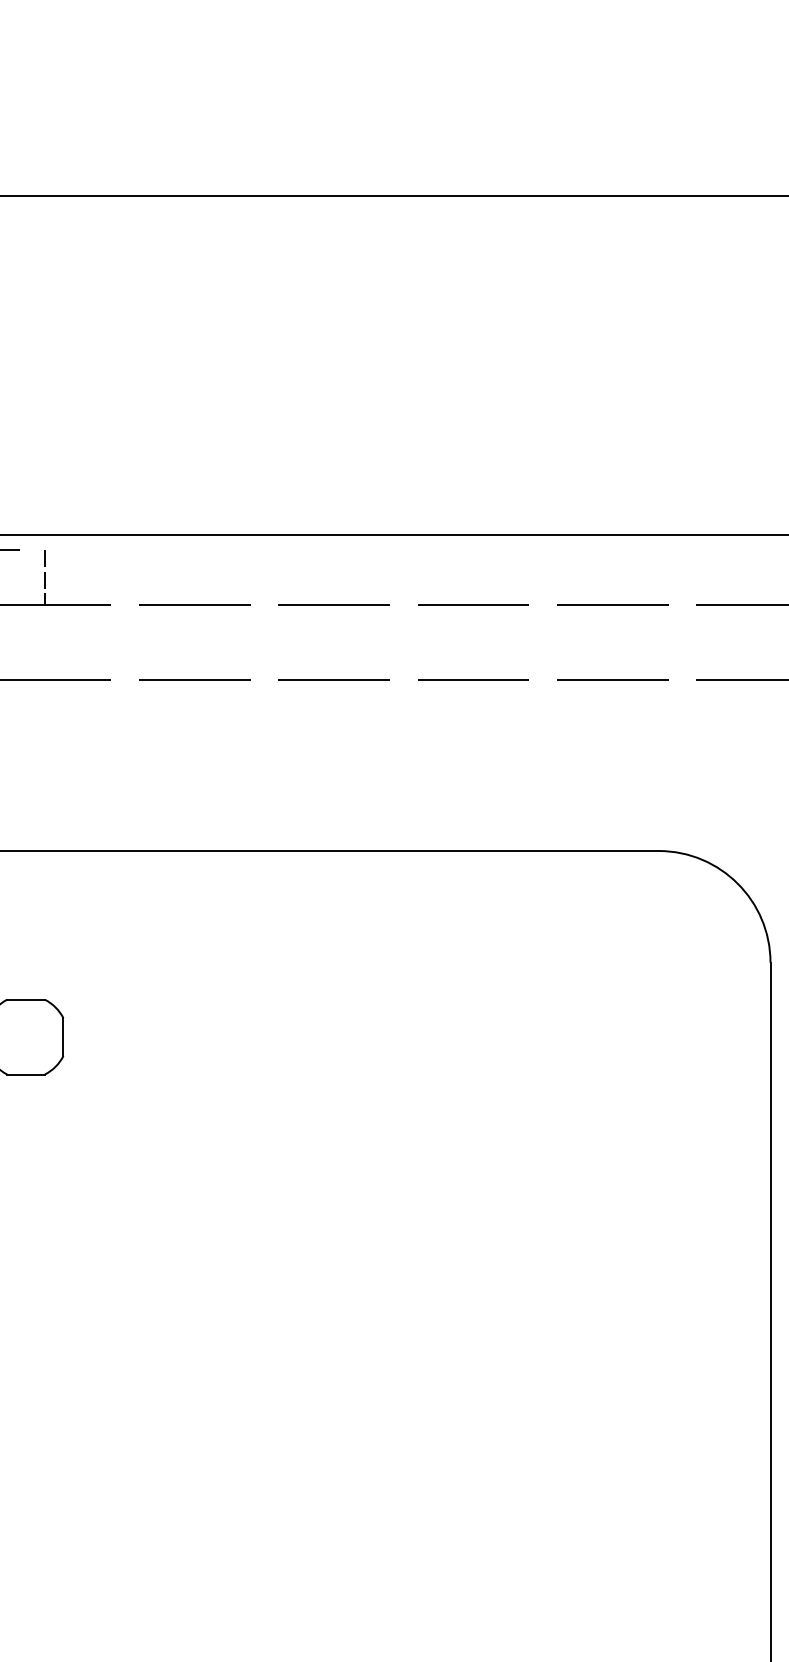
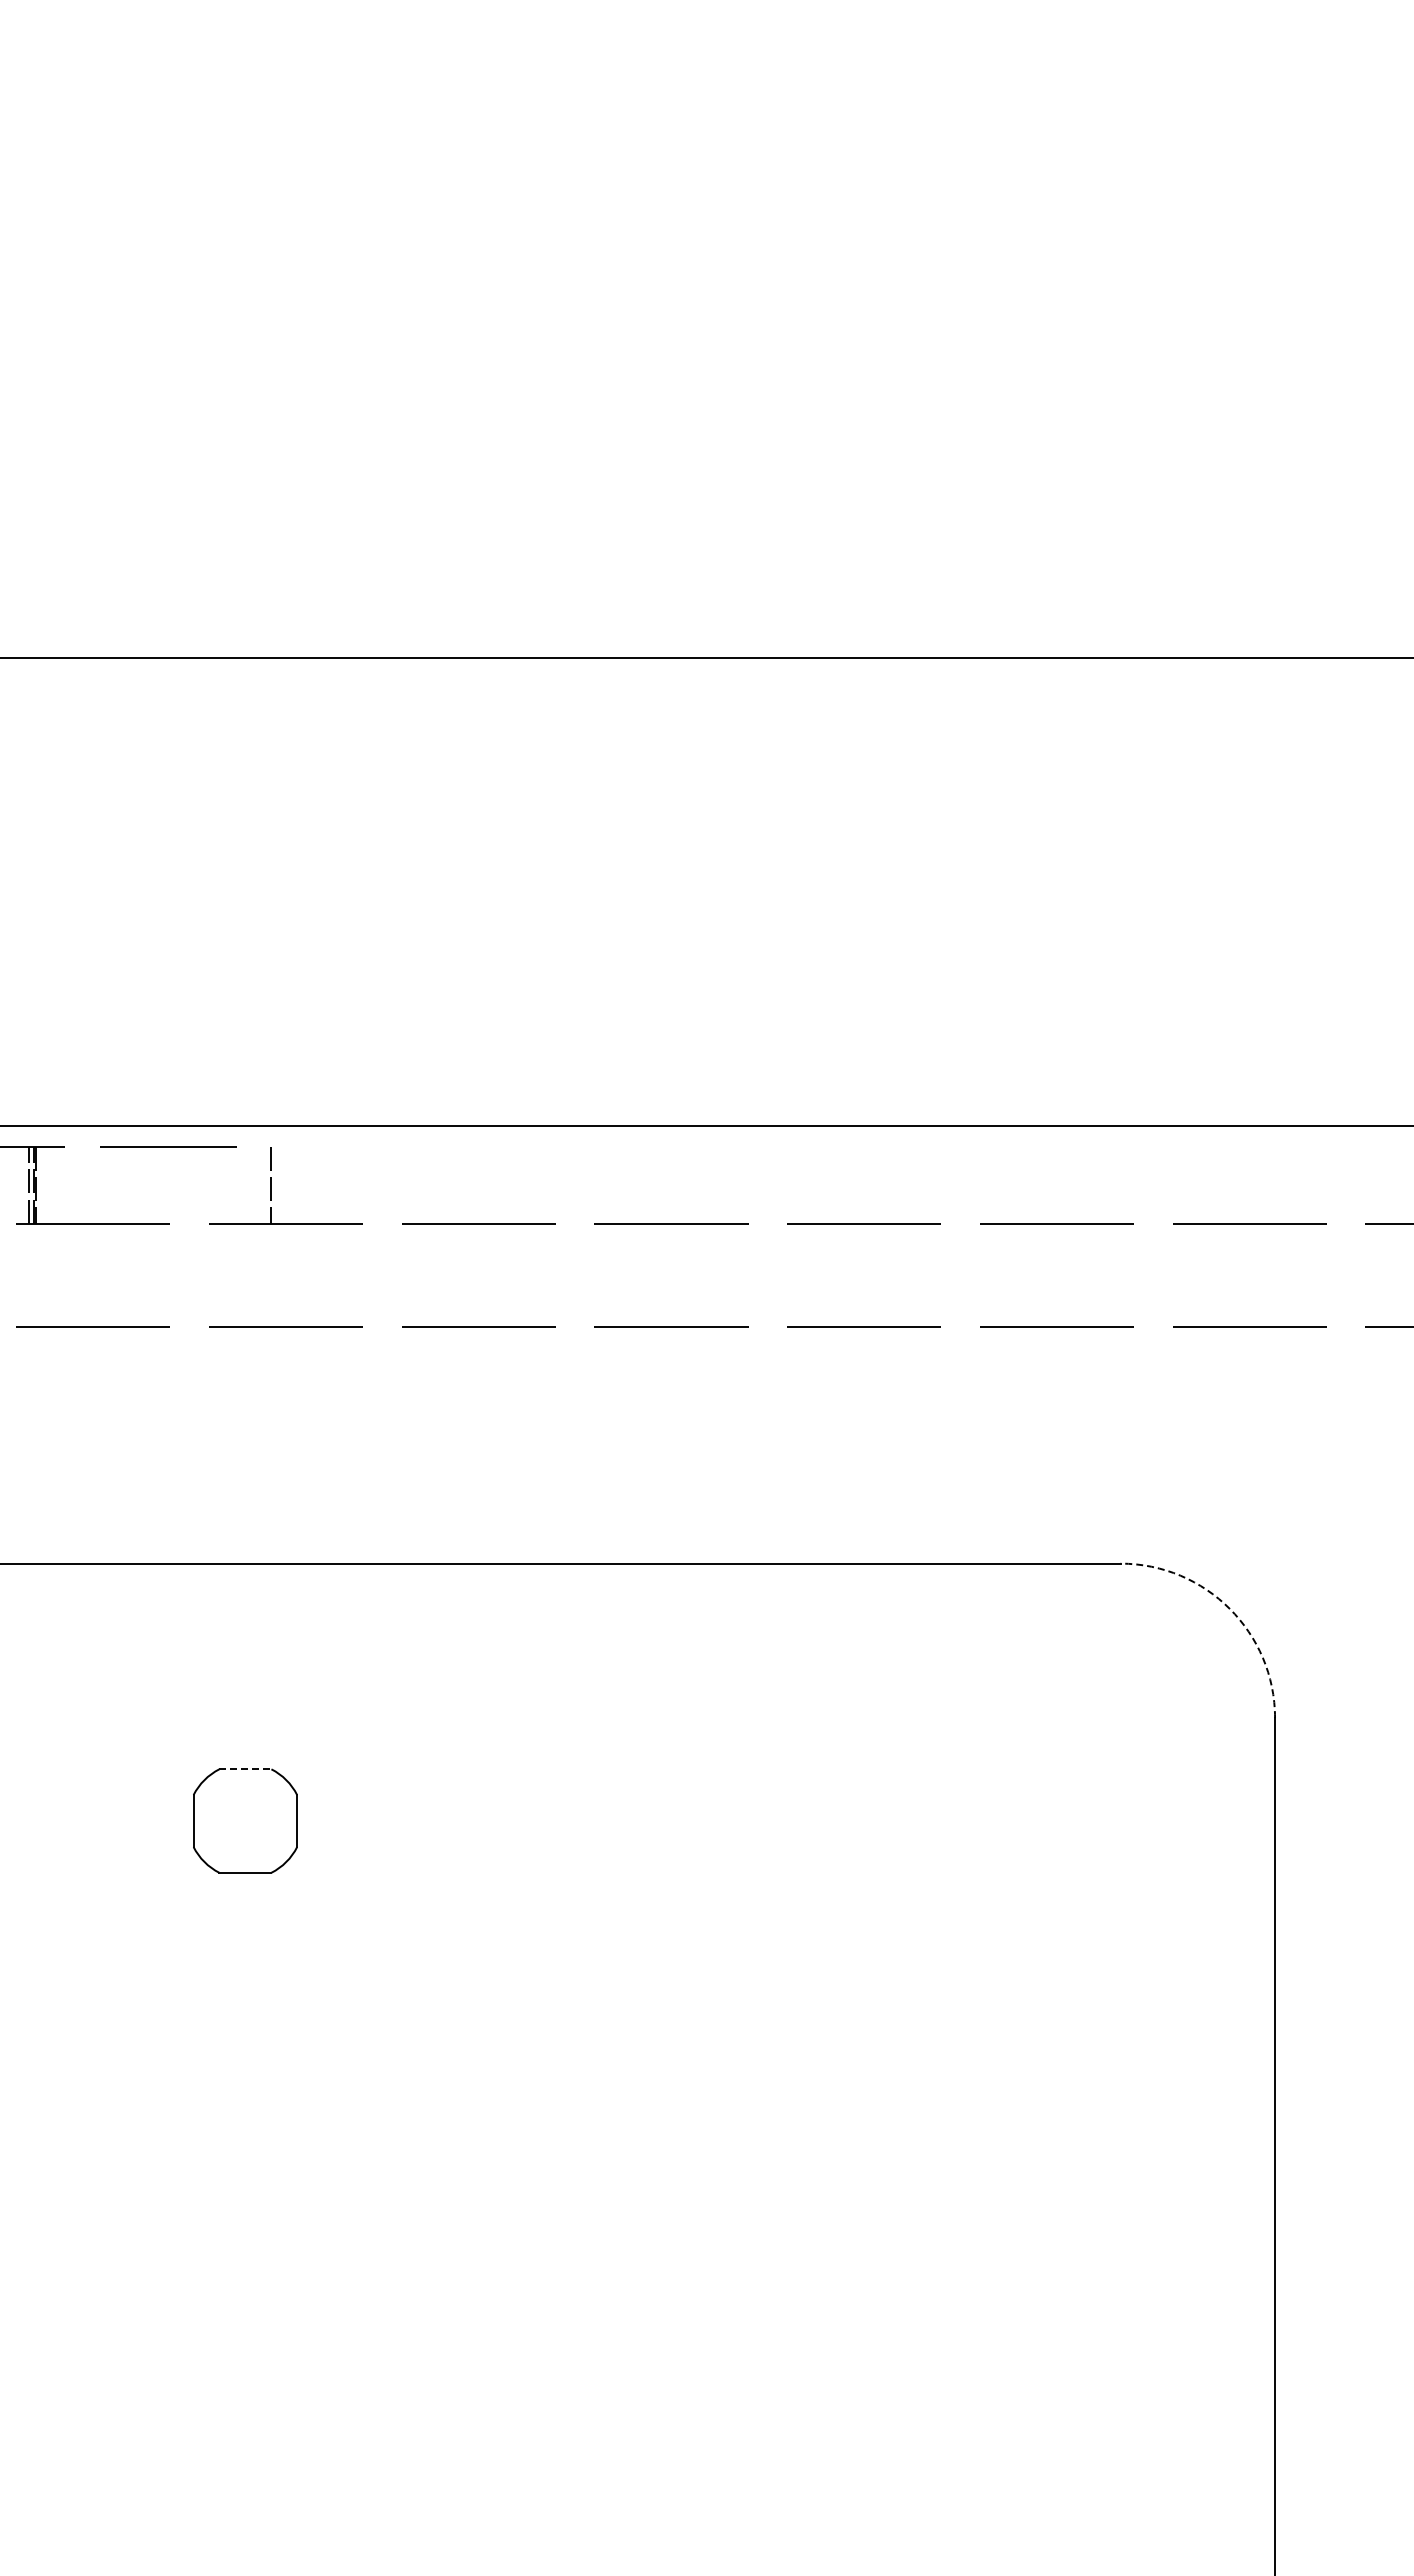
arc: (737, 883) -> (1229, 1608), solid -> dashed
line: (26, 999) -> (245, 1769), solid -> dashed

